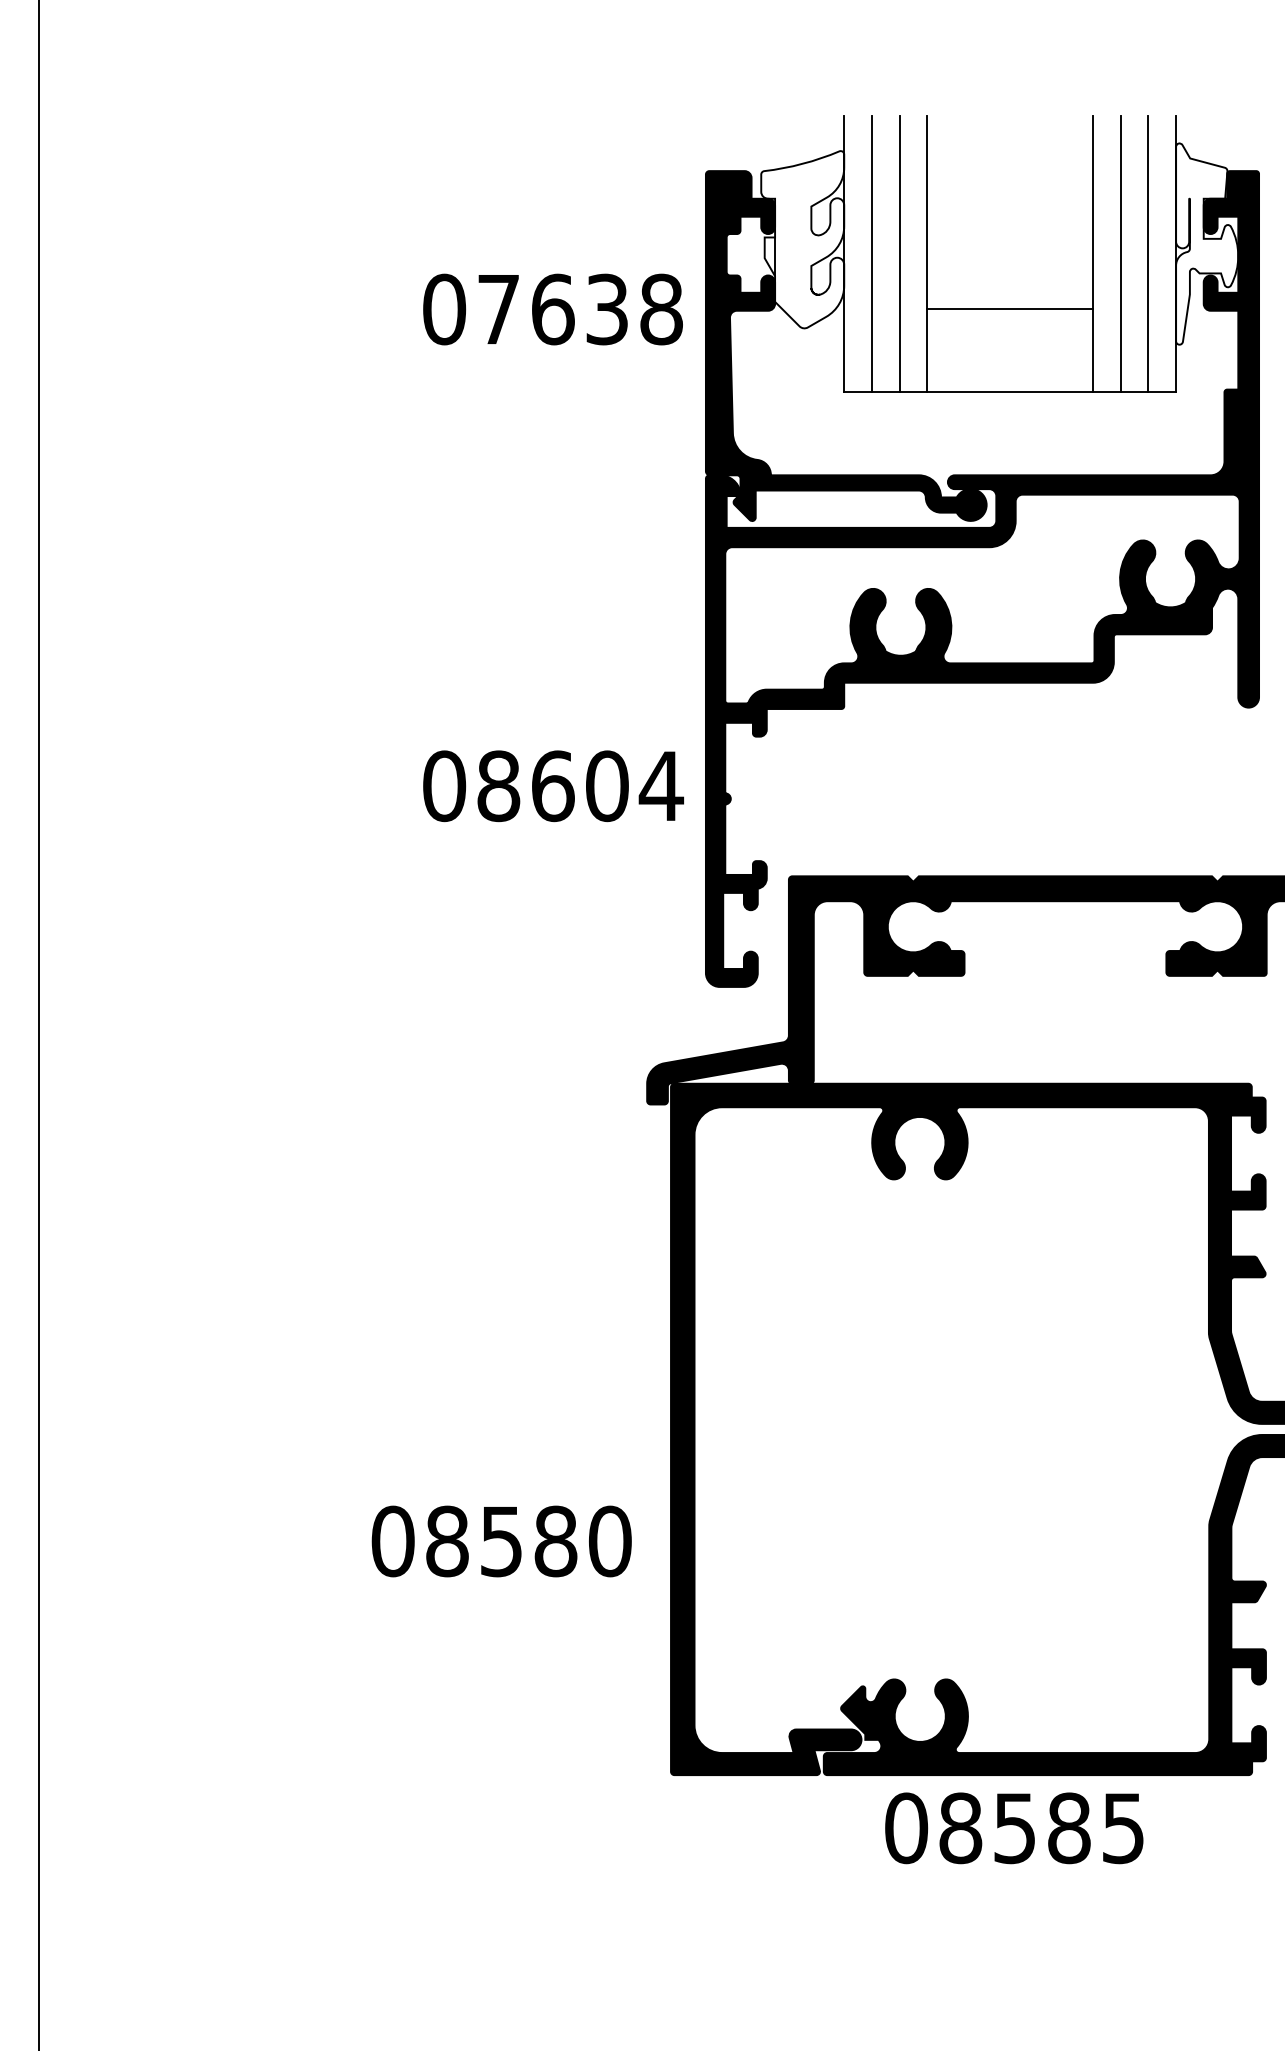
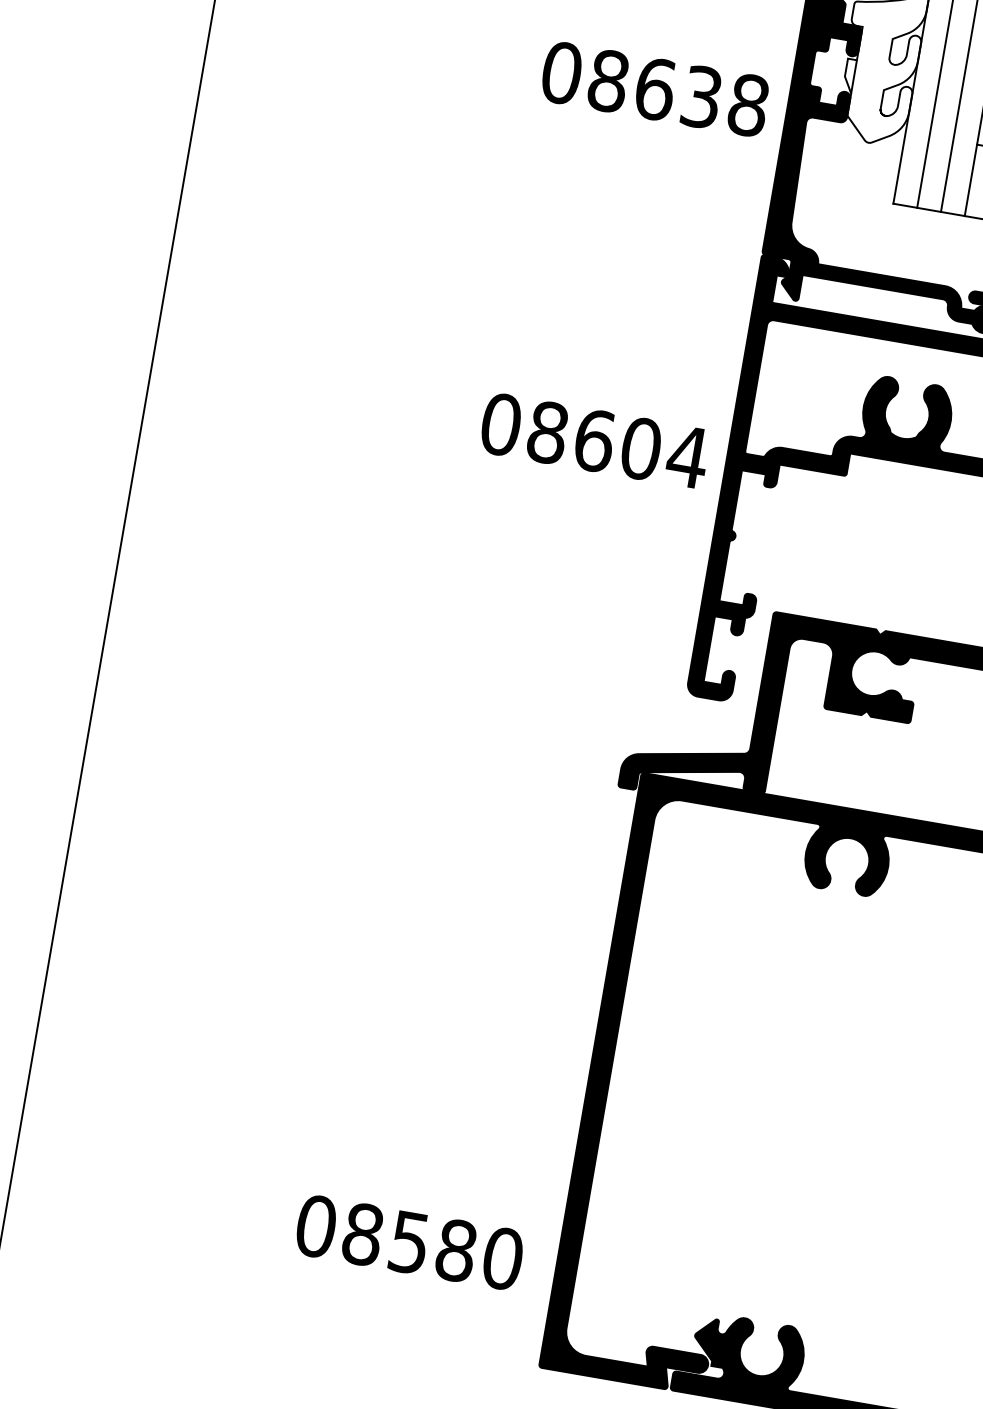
text: (498, 309) -> (608, 81), 07638 -> 08638
text: (553, 786) -> (594, 441), moved
text: (501, 1541) -> (409, 1242), moved

